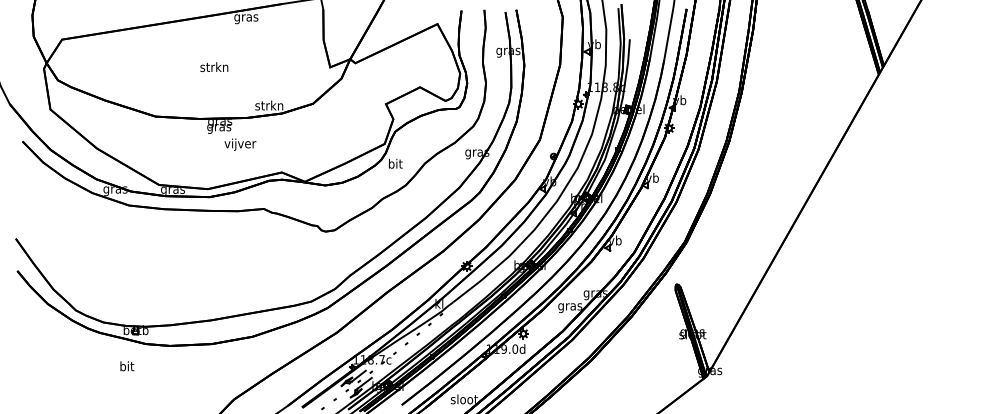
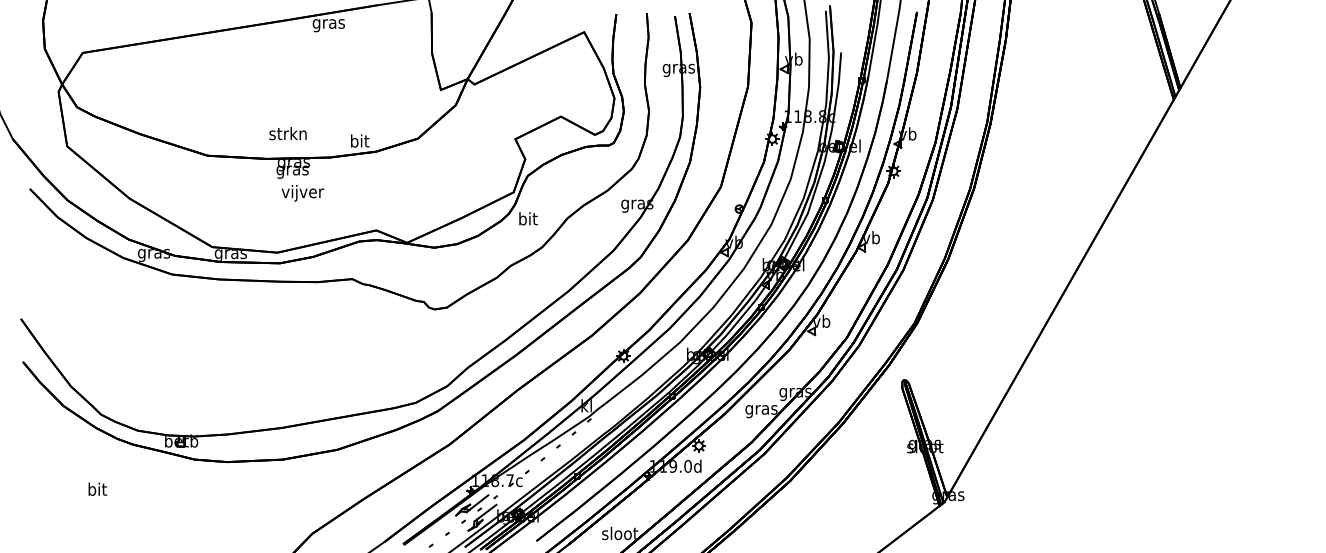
text: (213, 67) -> (287, 133), moved
text: (269, 105) -> (359, 140), strkn -> bit
text: (240, 144) -> (302, 193), moved
text: (127, 365) -> (97, 488), moved

